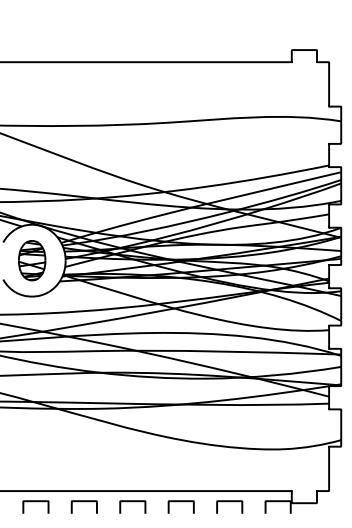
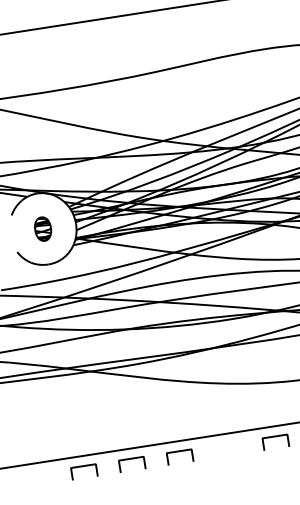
part: (32, 260) -> (43, 228), size x0.6
curve: (180, 502) -> (226, 445), removed

